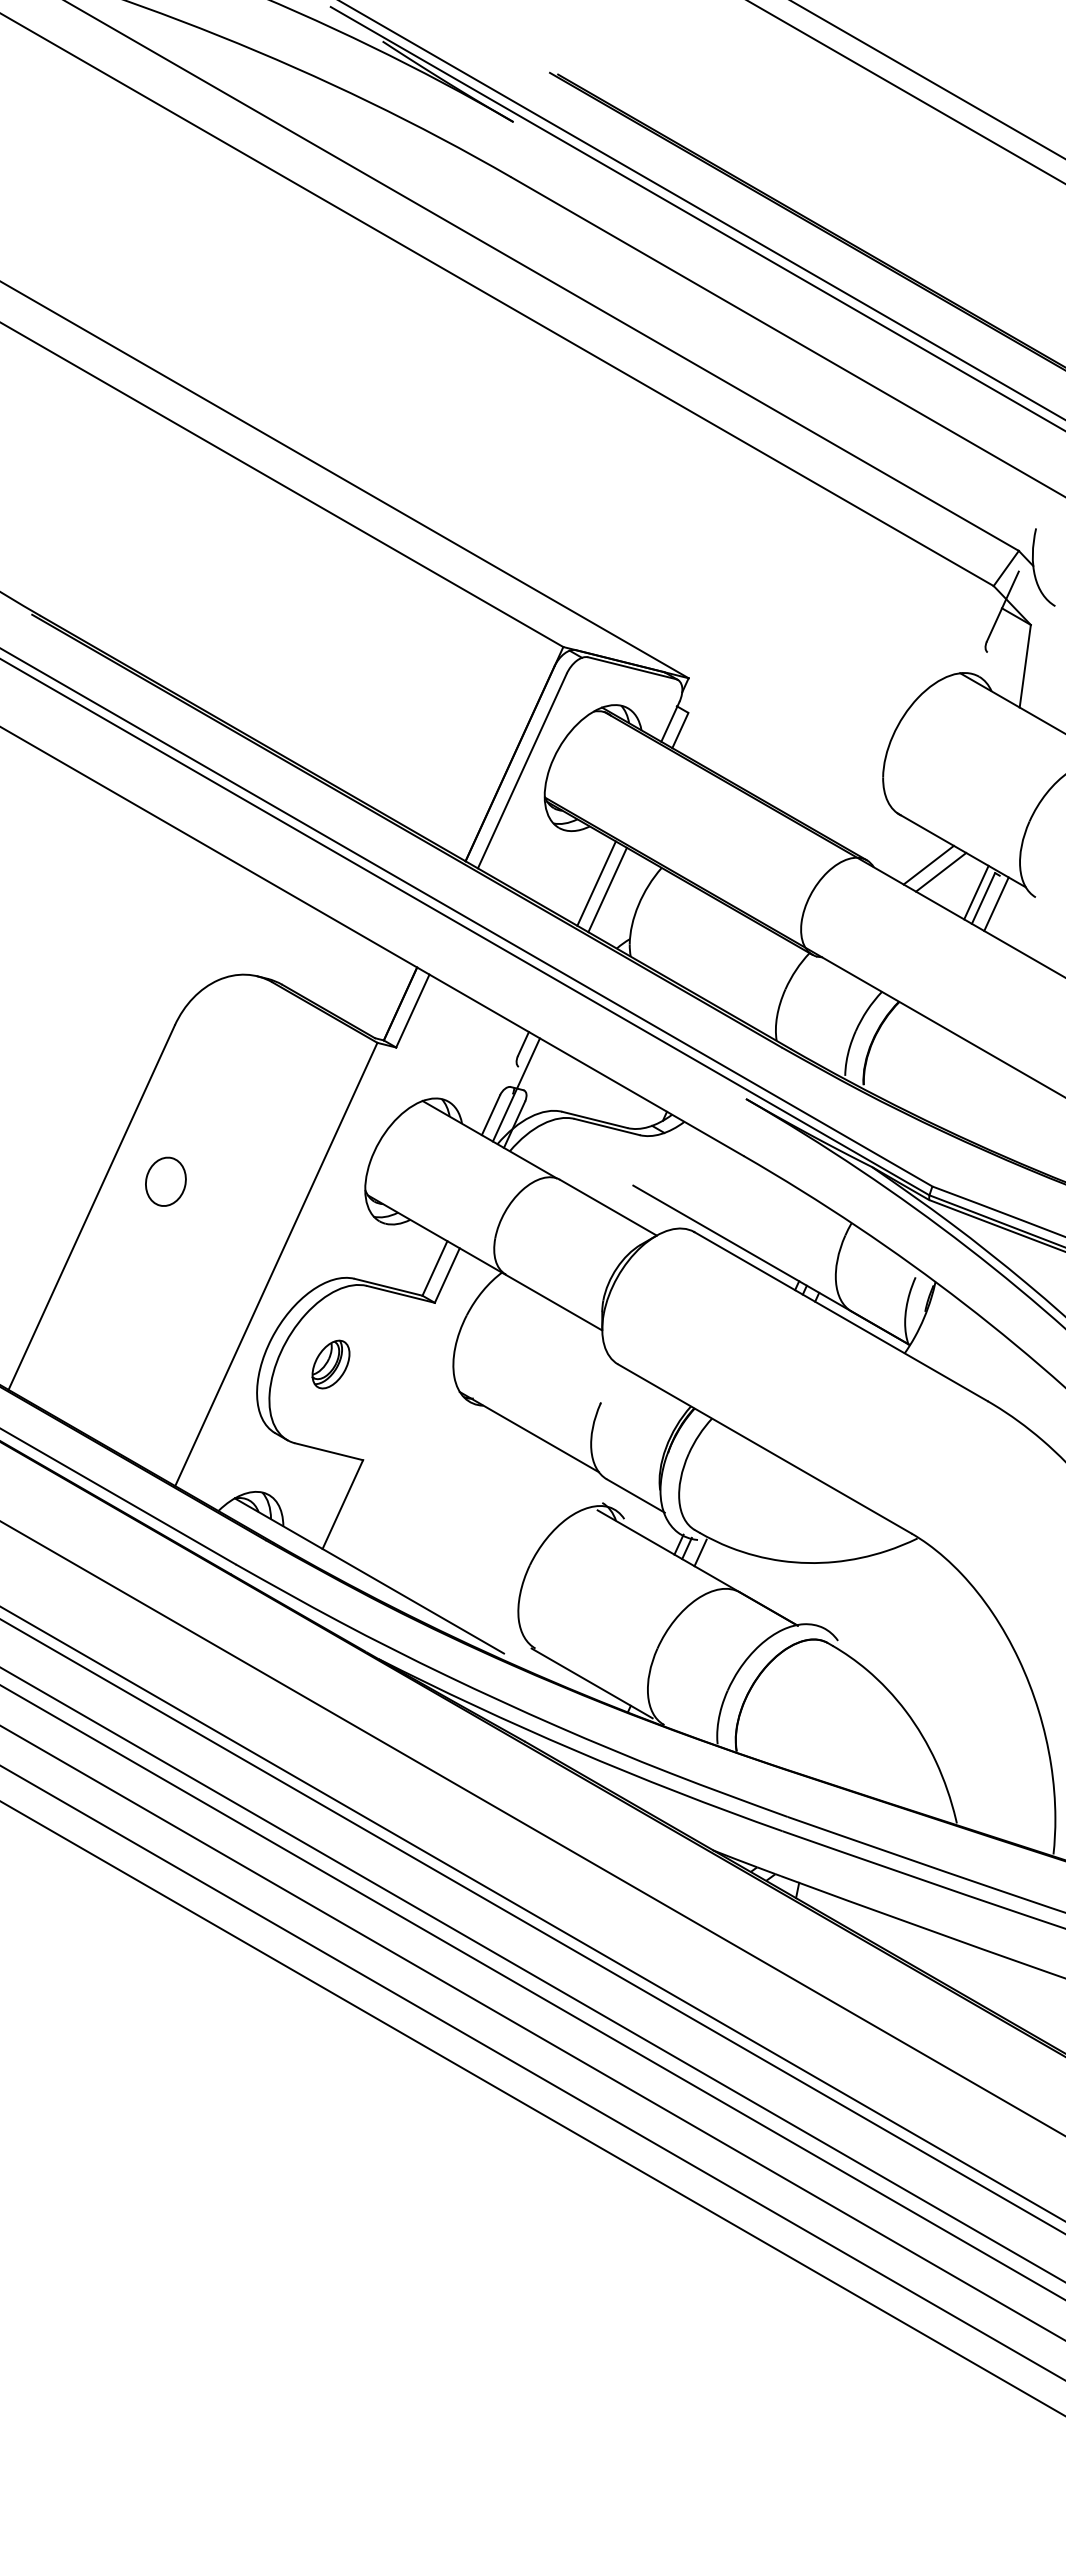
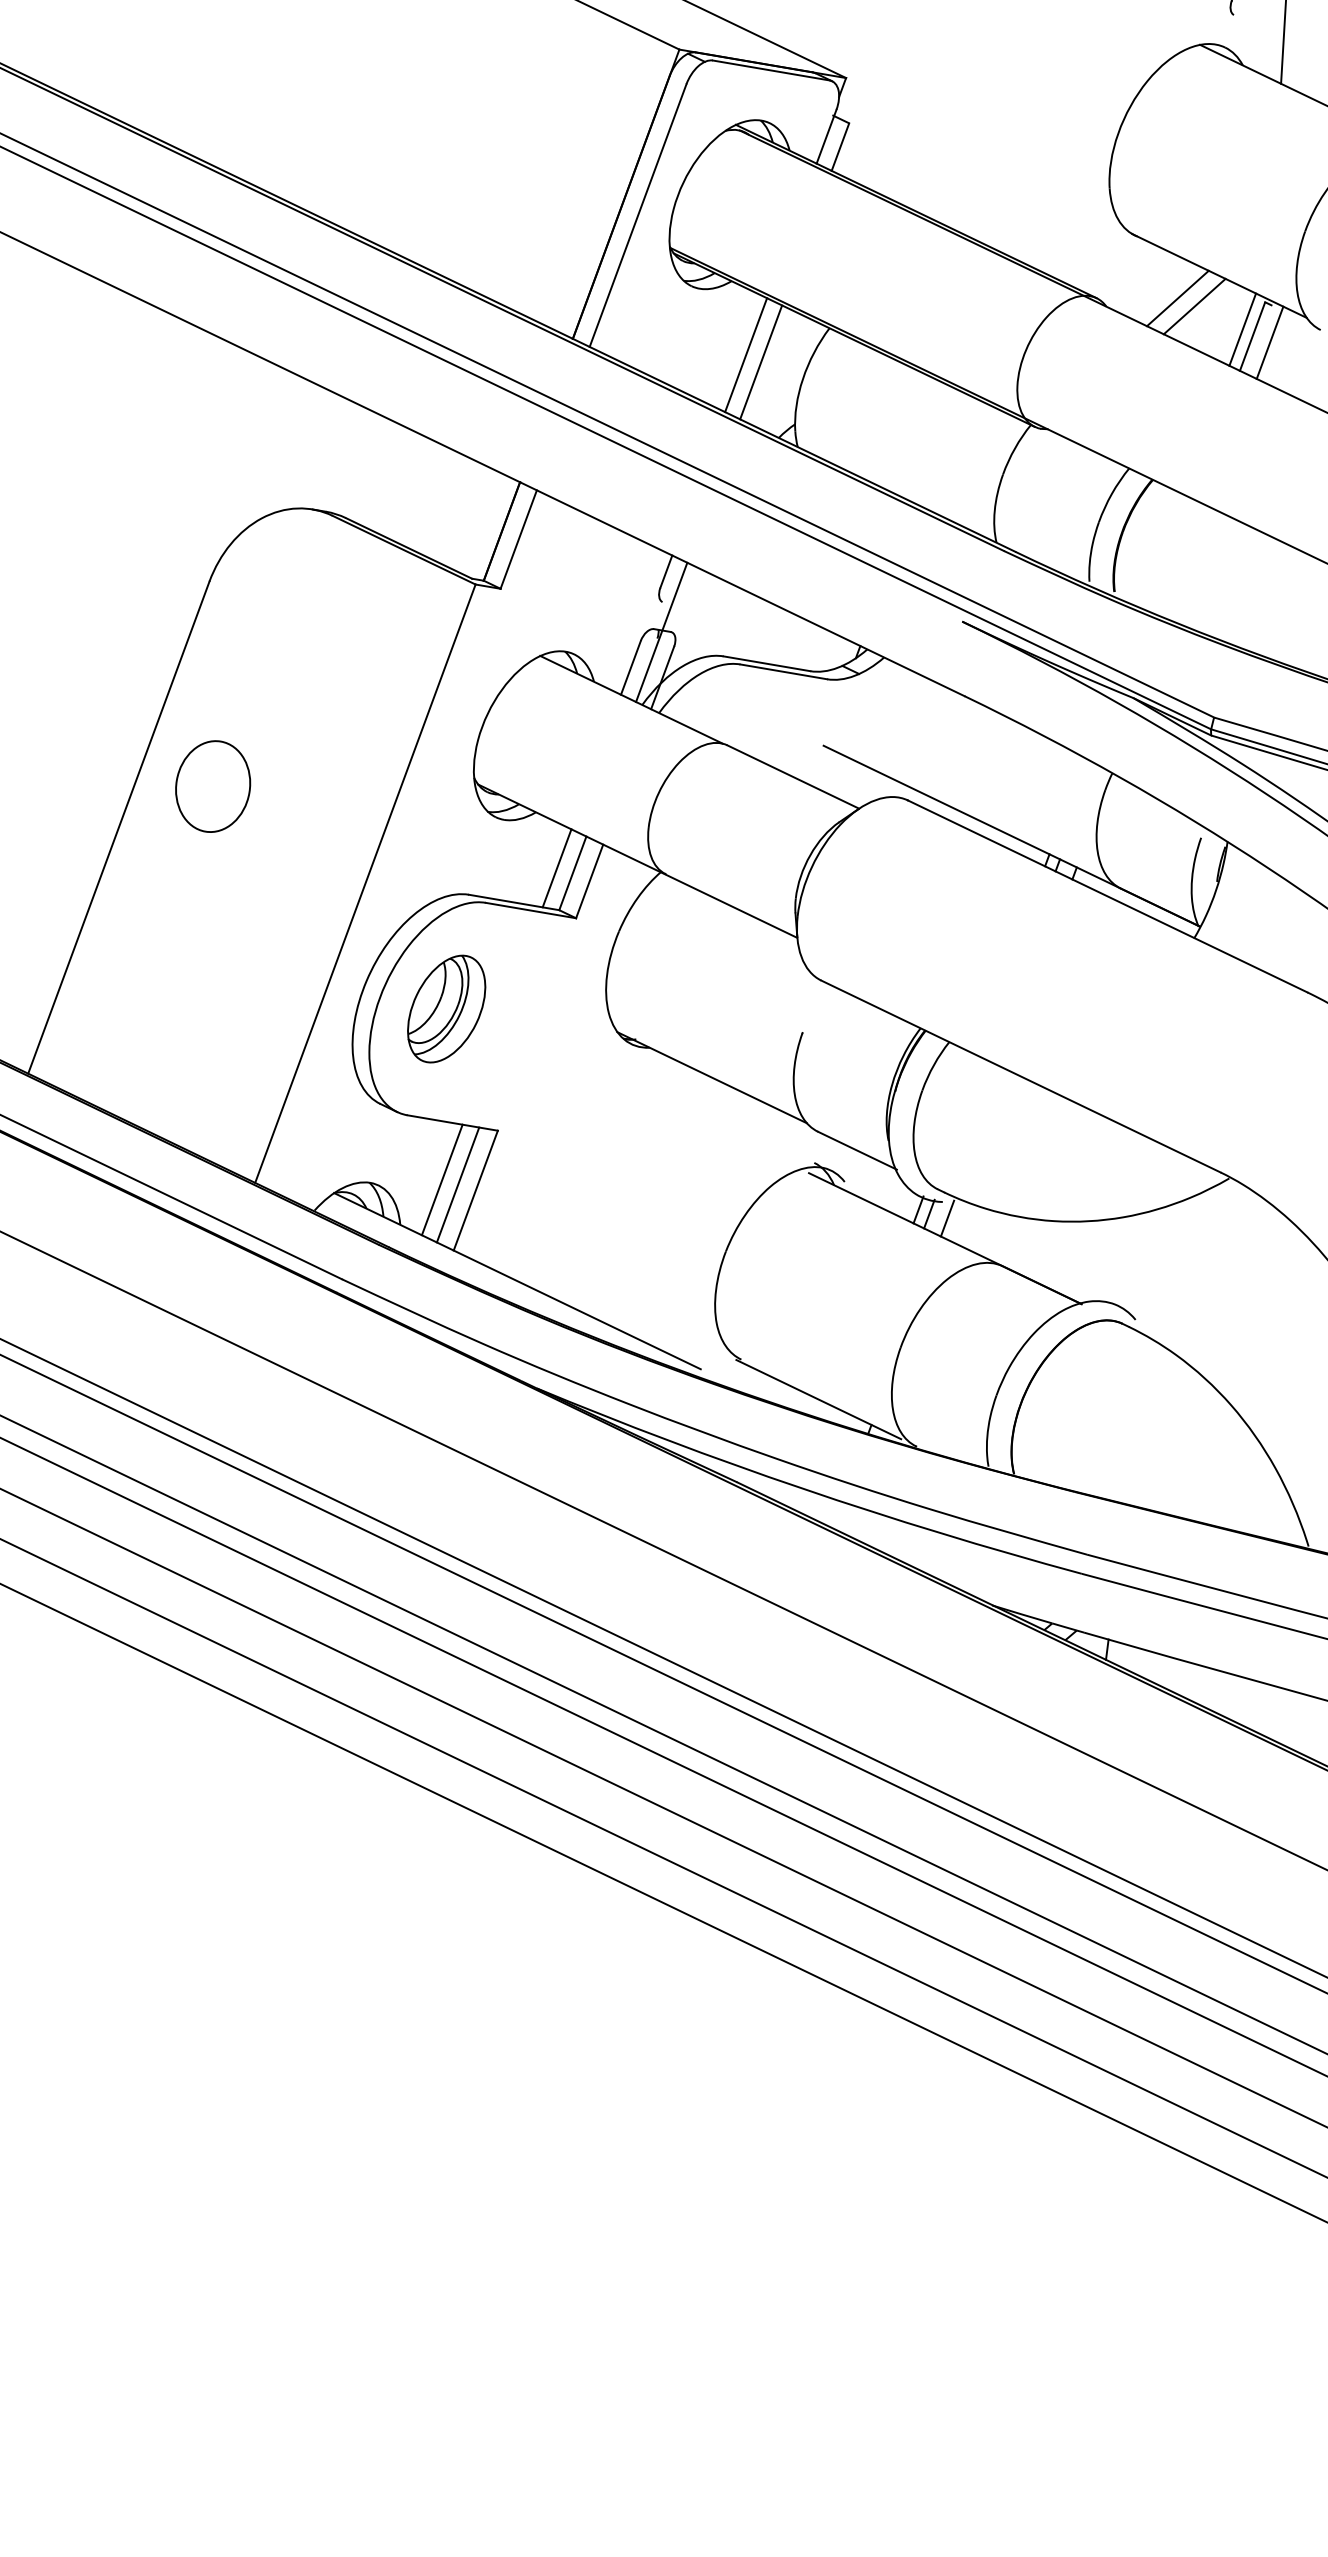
part: (165, 1181) -> (212, 786), size x1.43
line: (423, 1263) -> (557, 868), added
part: (330, 1364) -> (445, 1008), size x1.67
line: (317, 1494) -> (441, 1179), added
line: (329, 1498) -> (457, 1183), added

